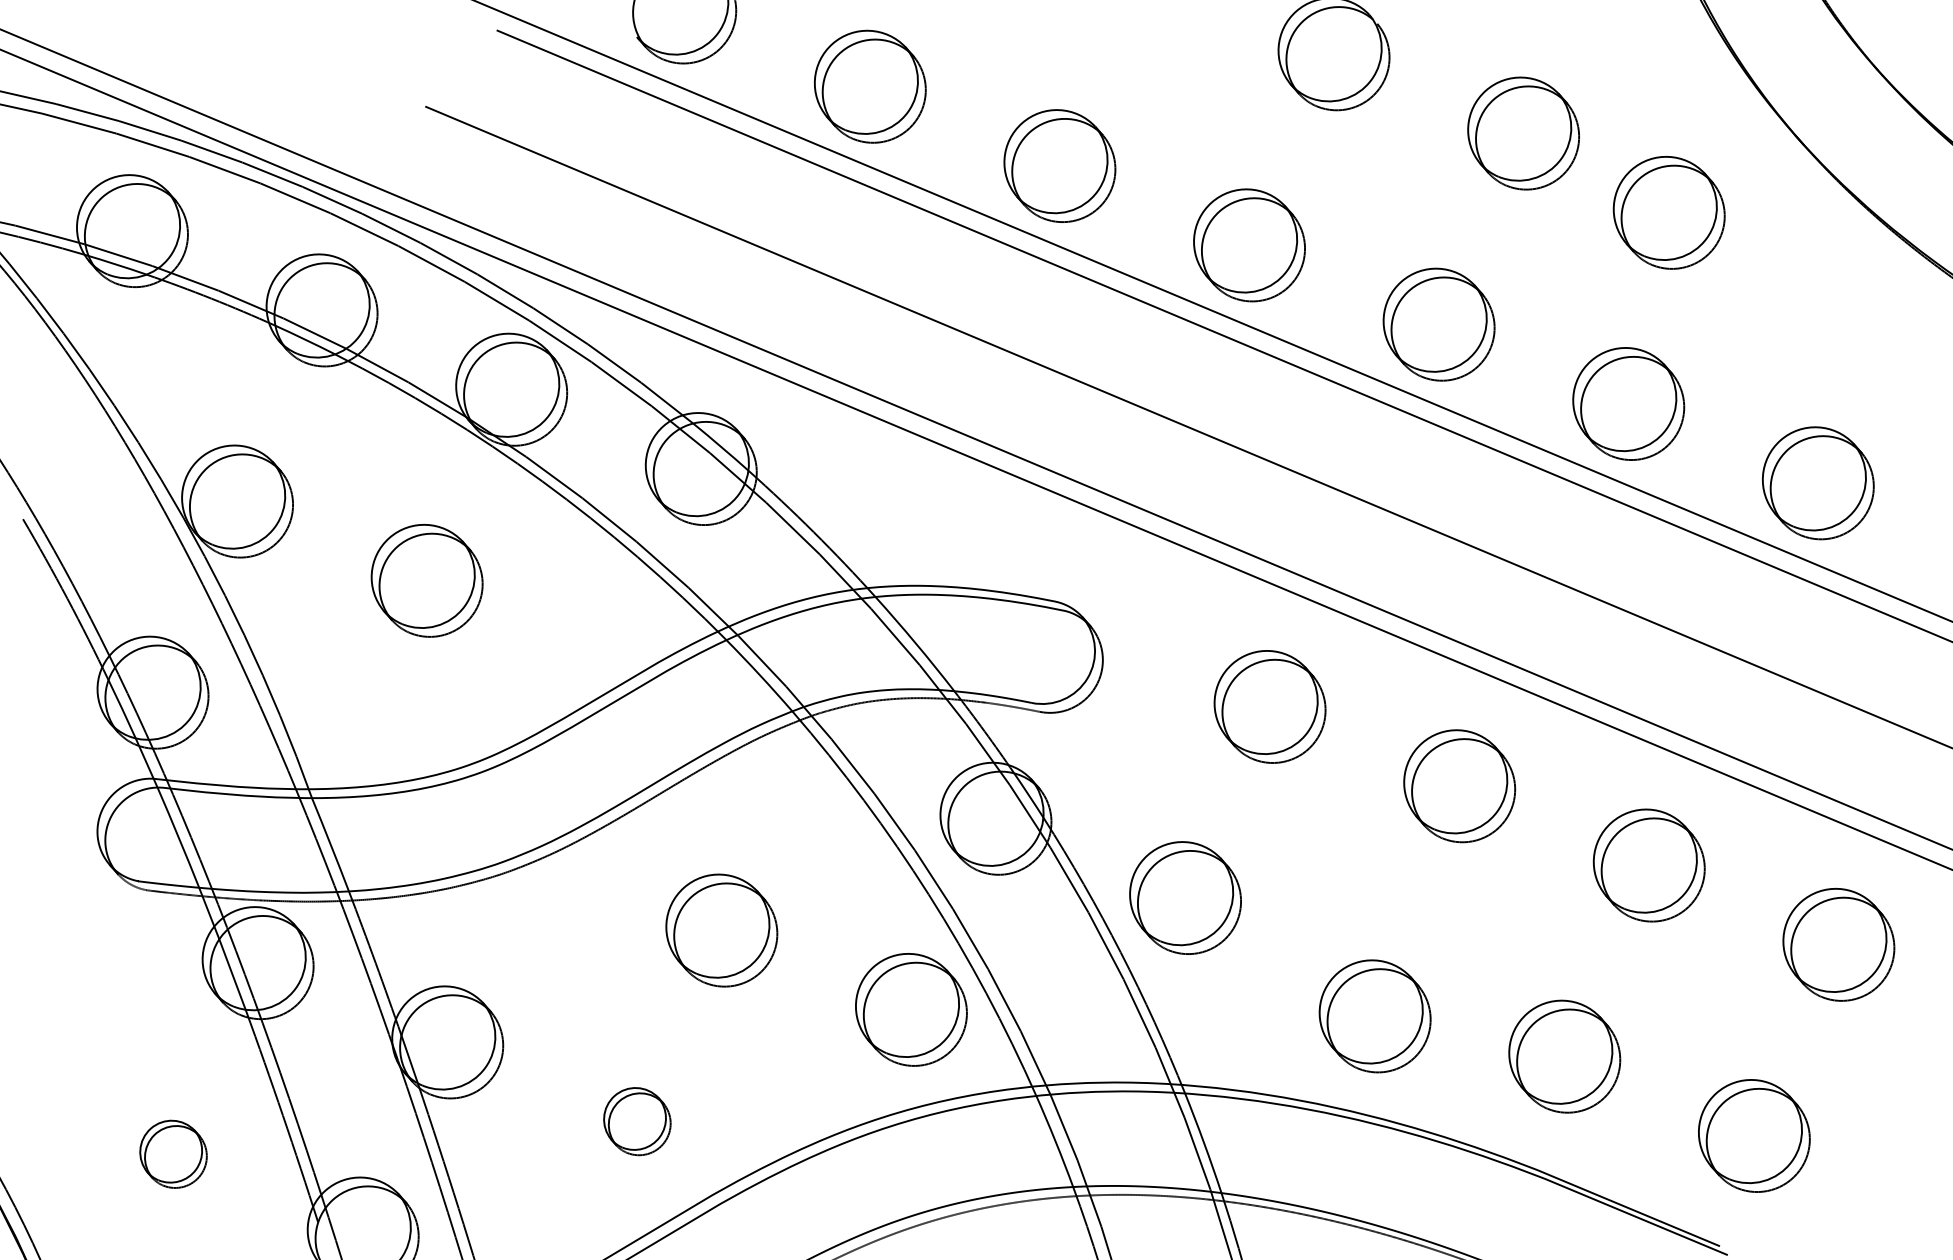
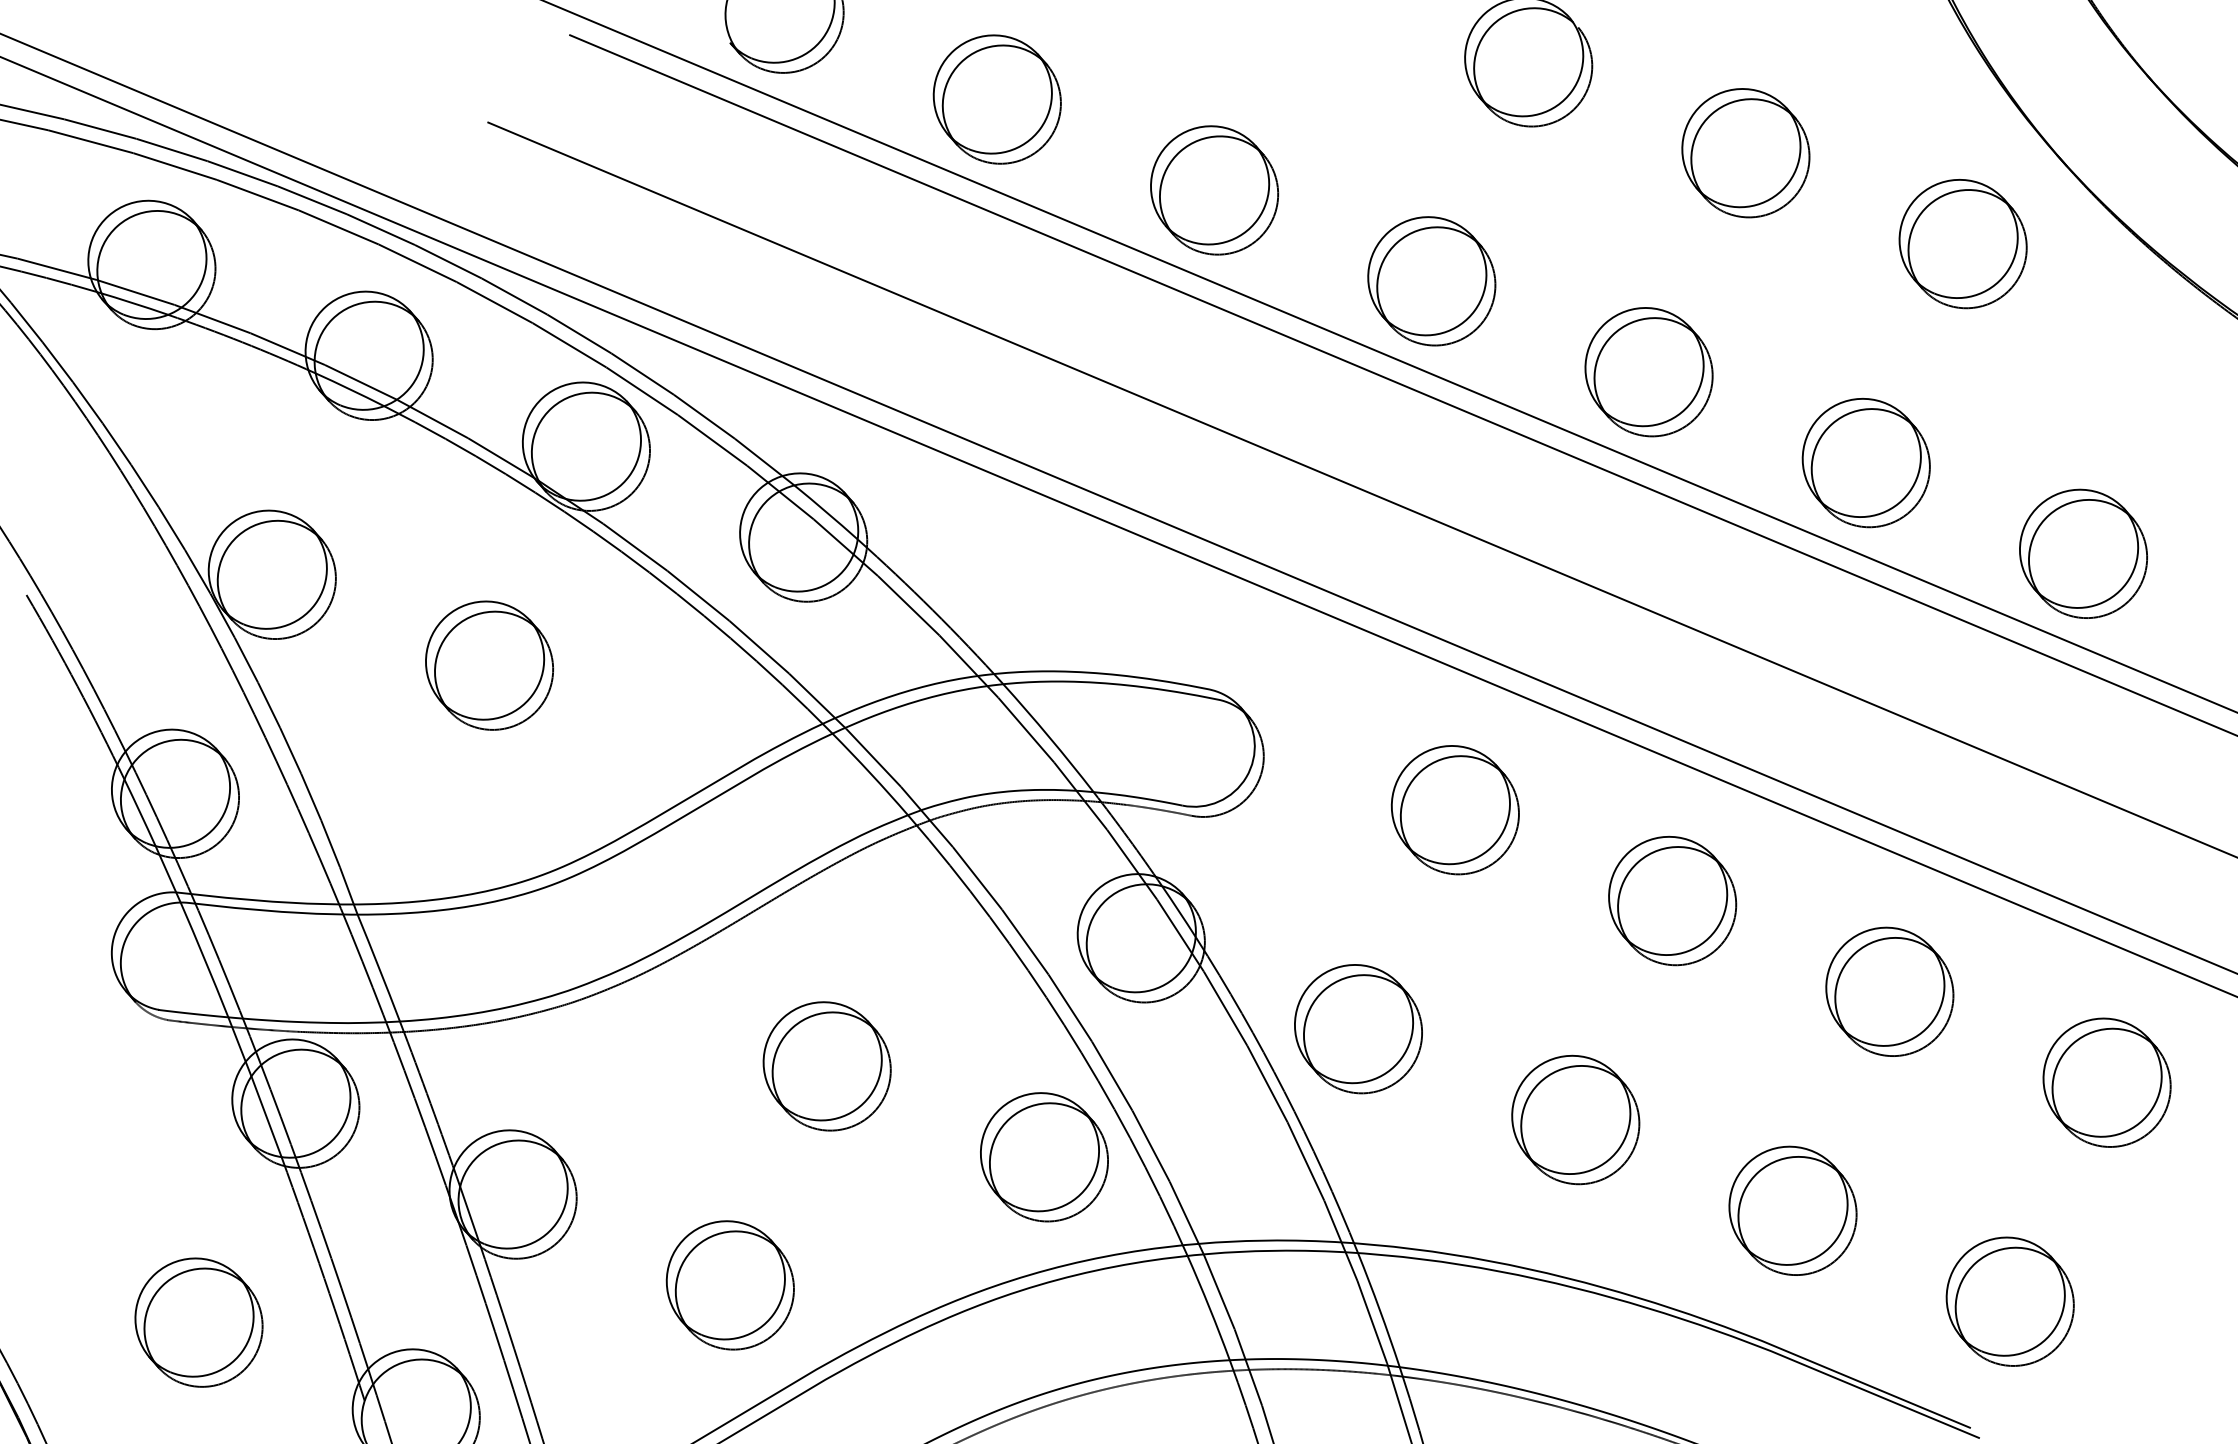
part: (1668, 212) -> (1962, 243), moved
part: (1374, 1016) -> (1575, 1120), moved
part: (637, 1121) -> (730, 1285), size x1.67
part: (173, 1154) -> (198, 1322), size x1.67

